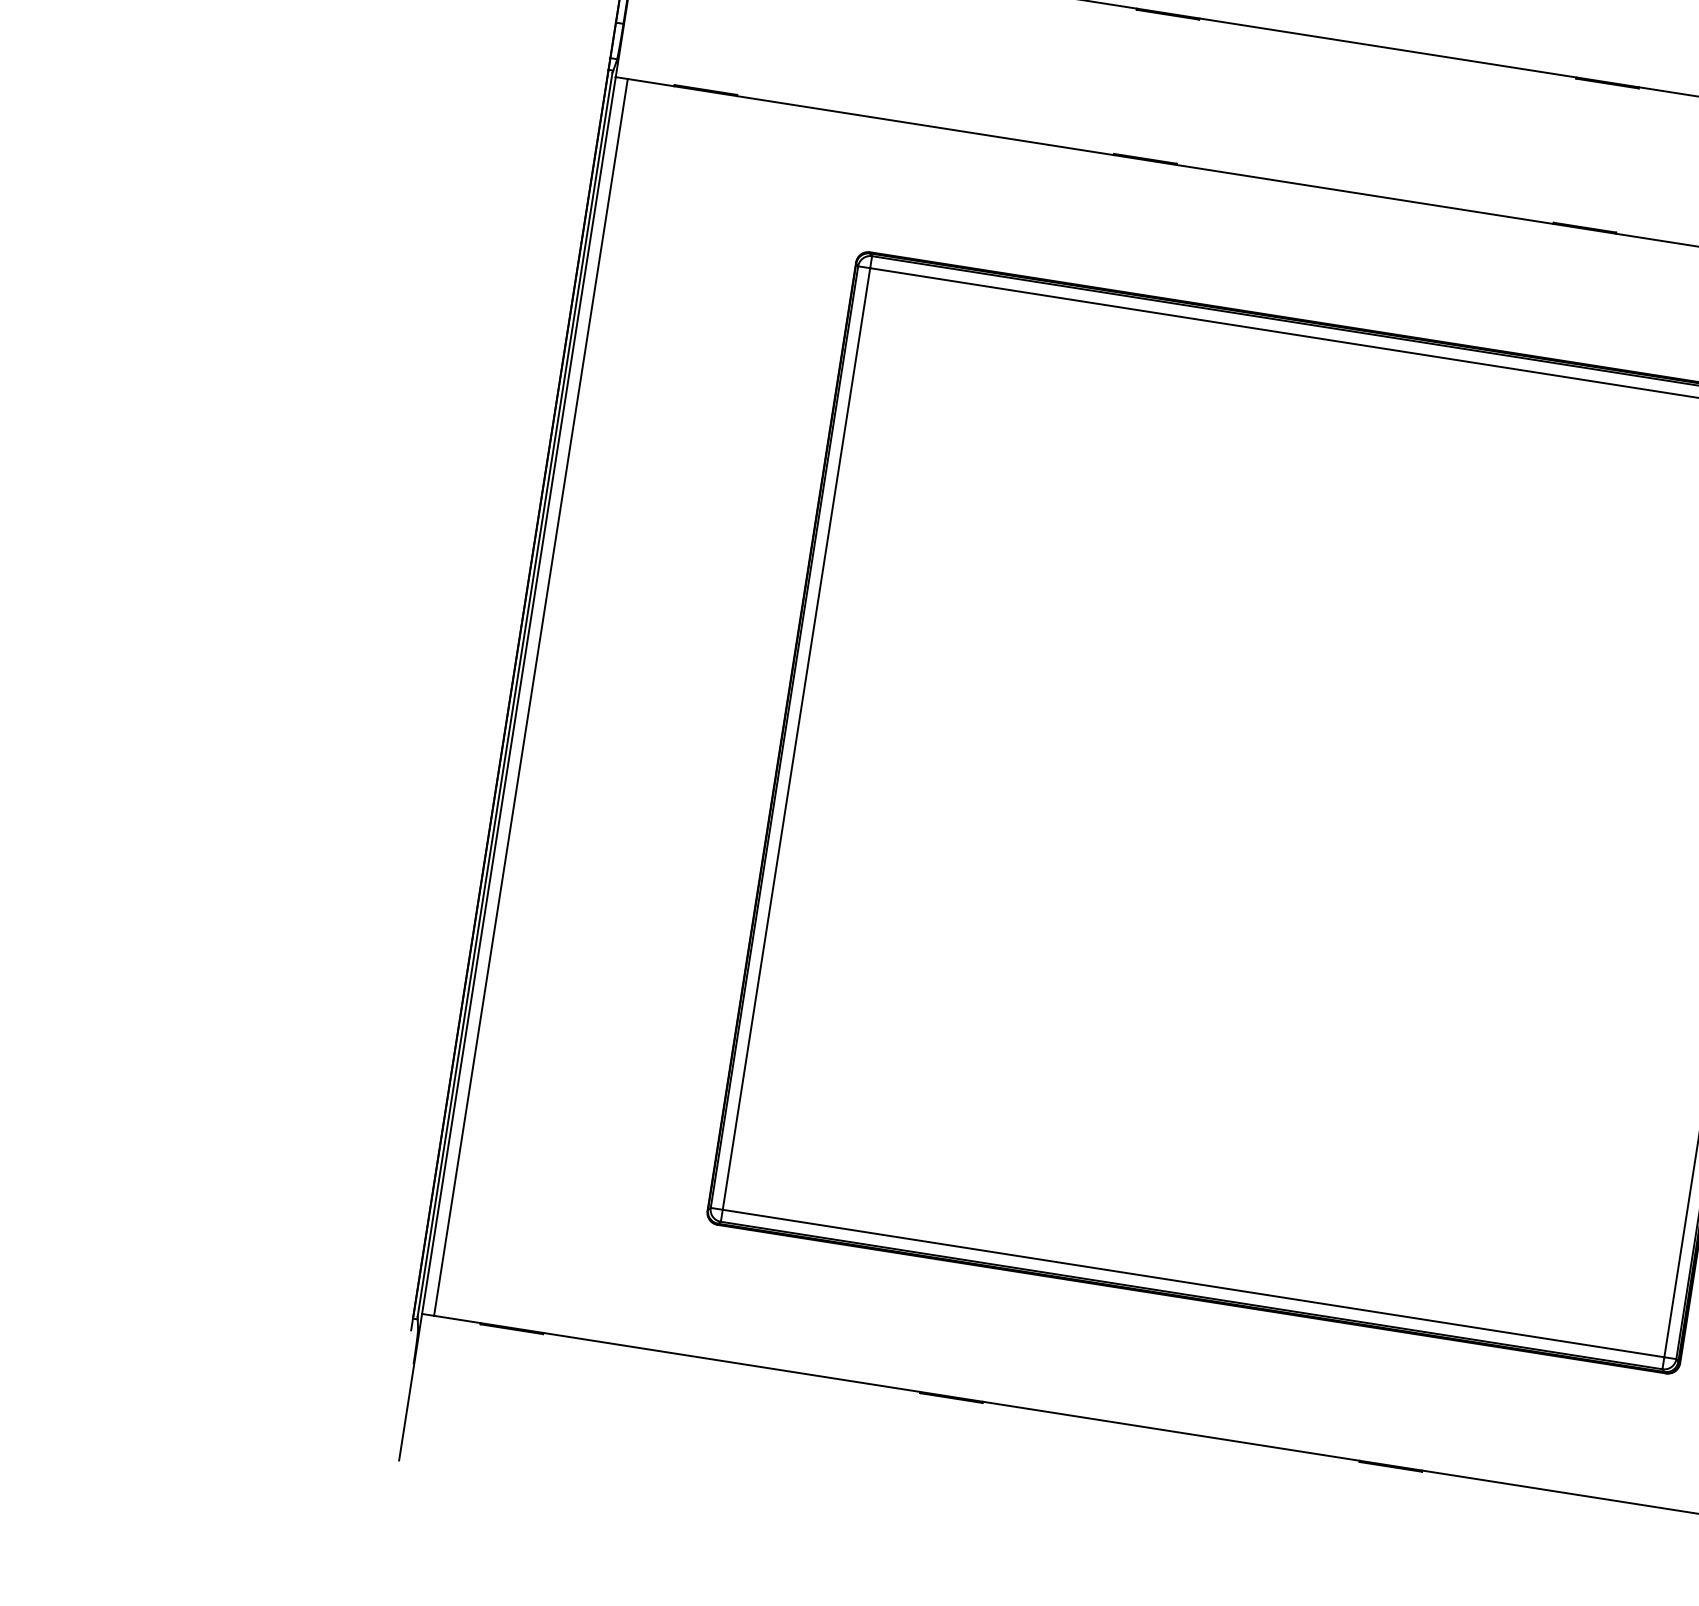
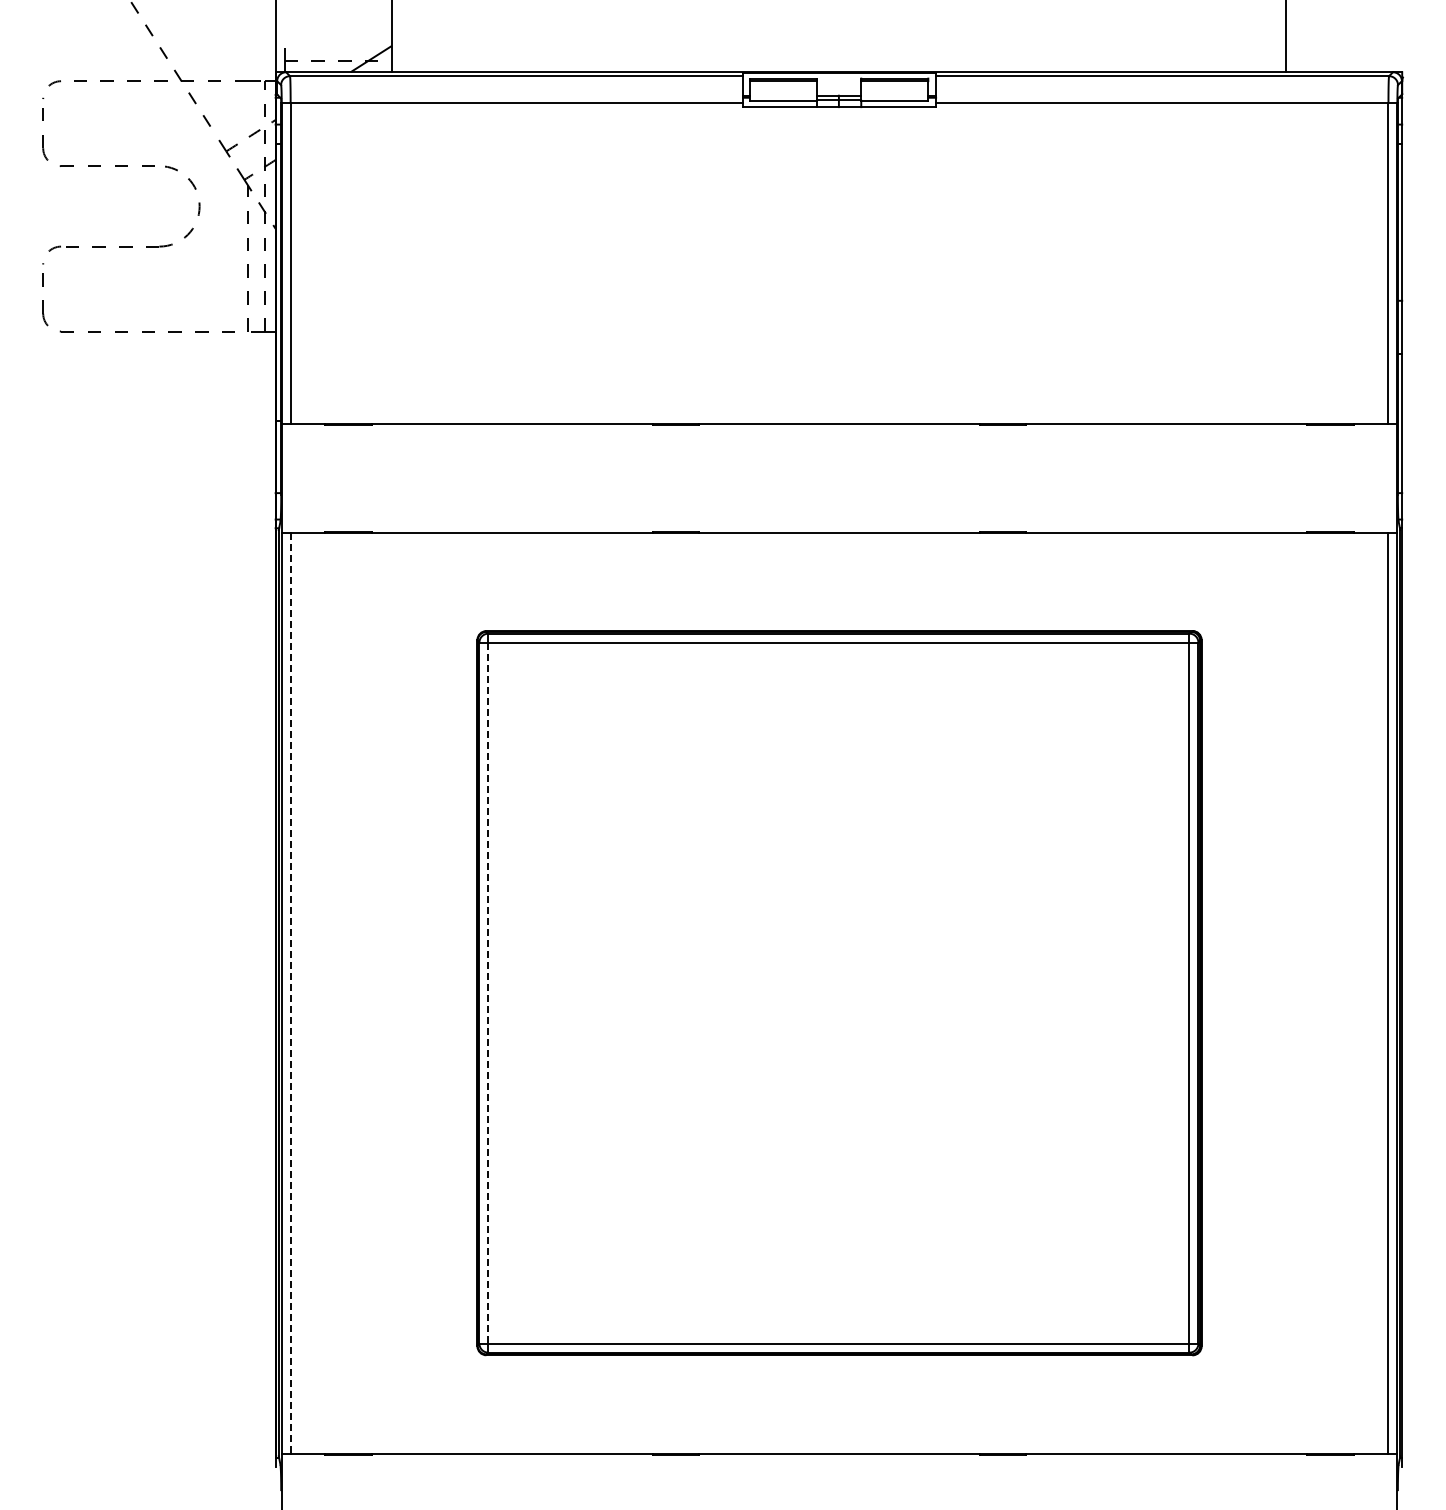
line: (530, 697) -> (290, 993), solid -> dashed
line: (796, 739) -> (488, 993), solid -> dashed

